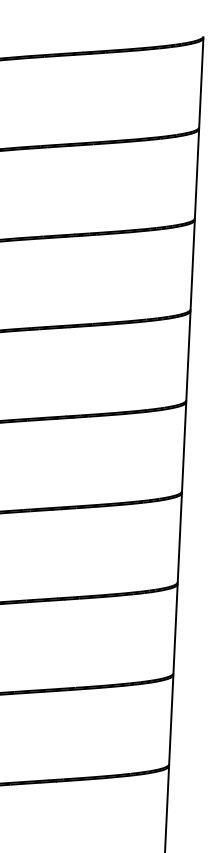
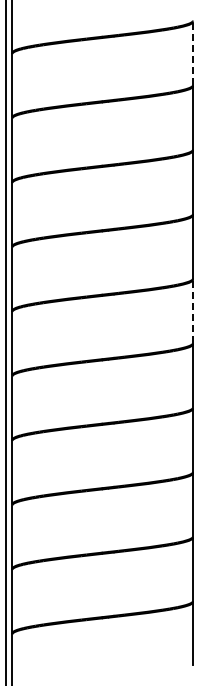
line: (202, 82) -> (193, 53), solid -> dashed
line: (184, 446) -> (193, 311), solid -> dashed

